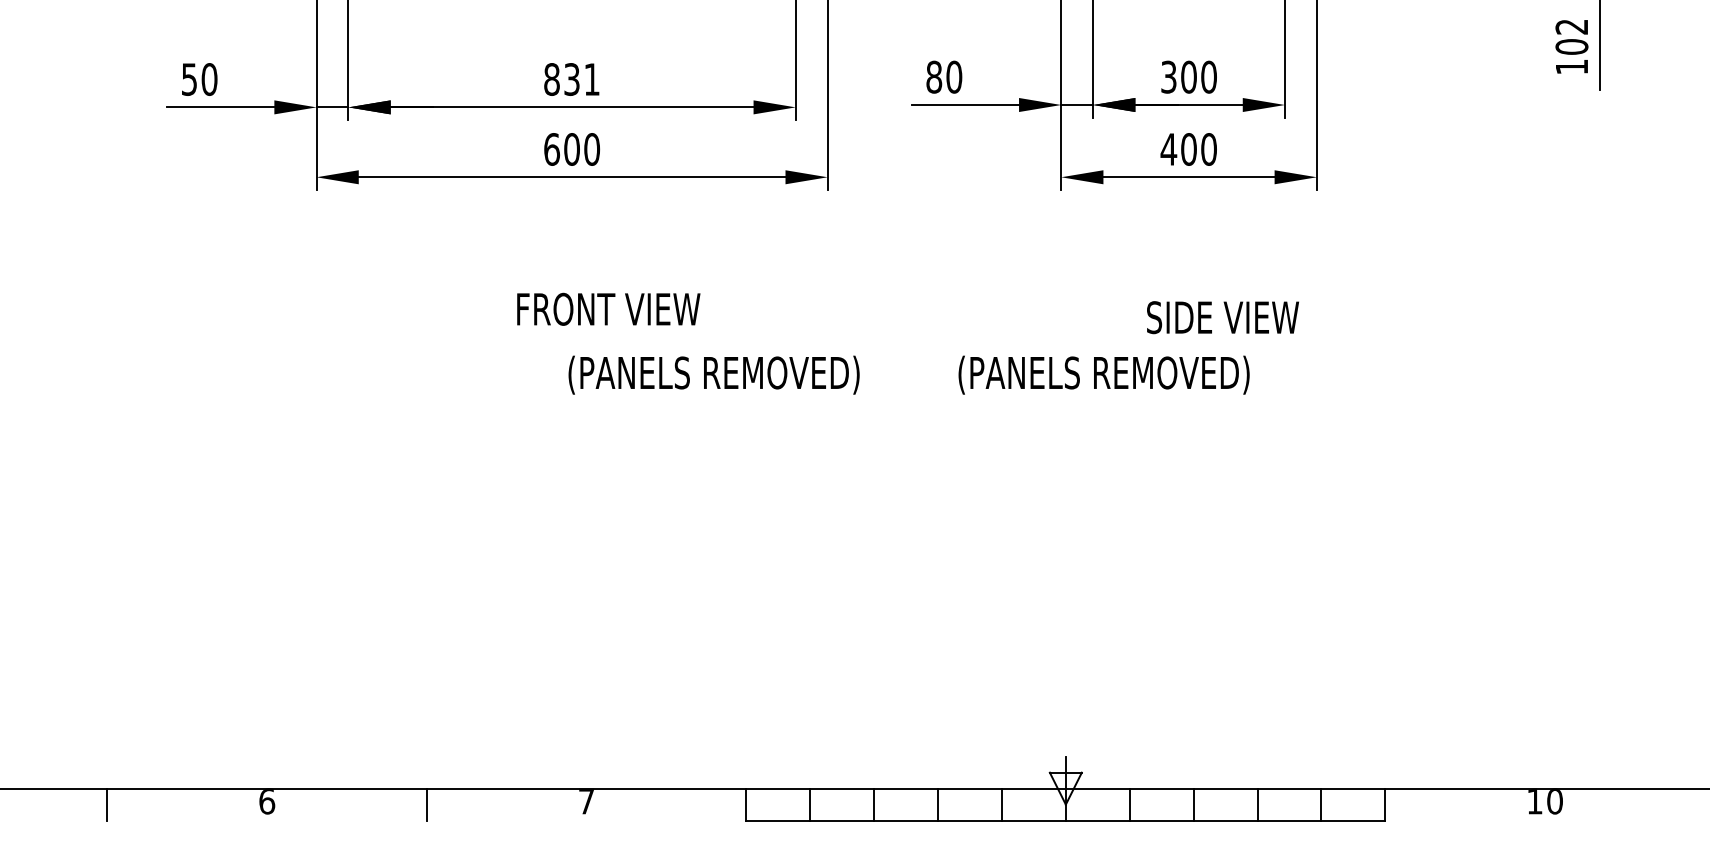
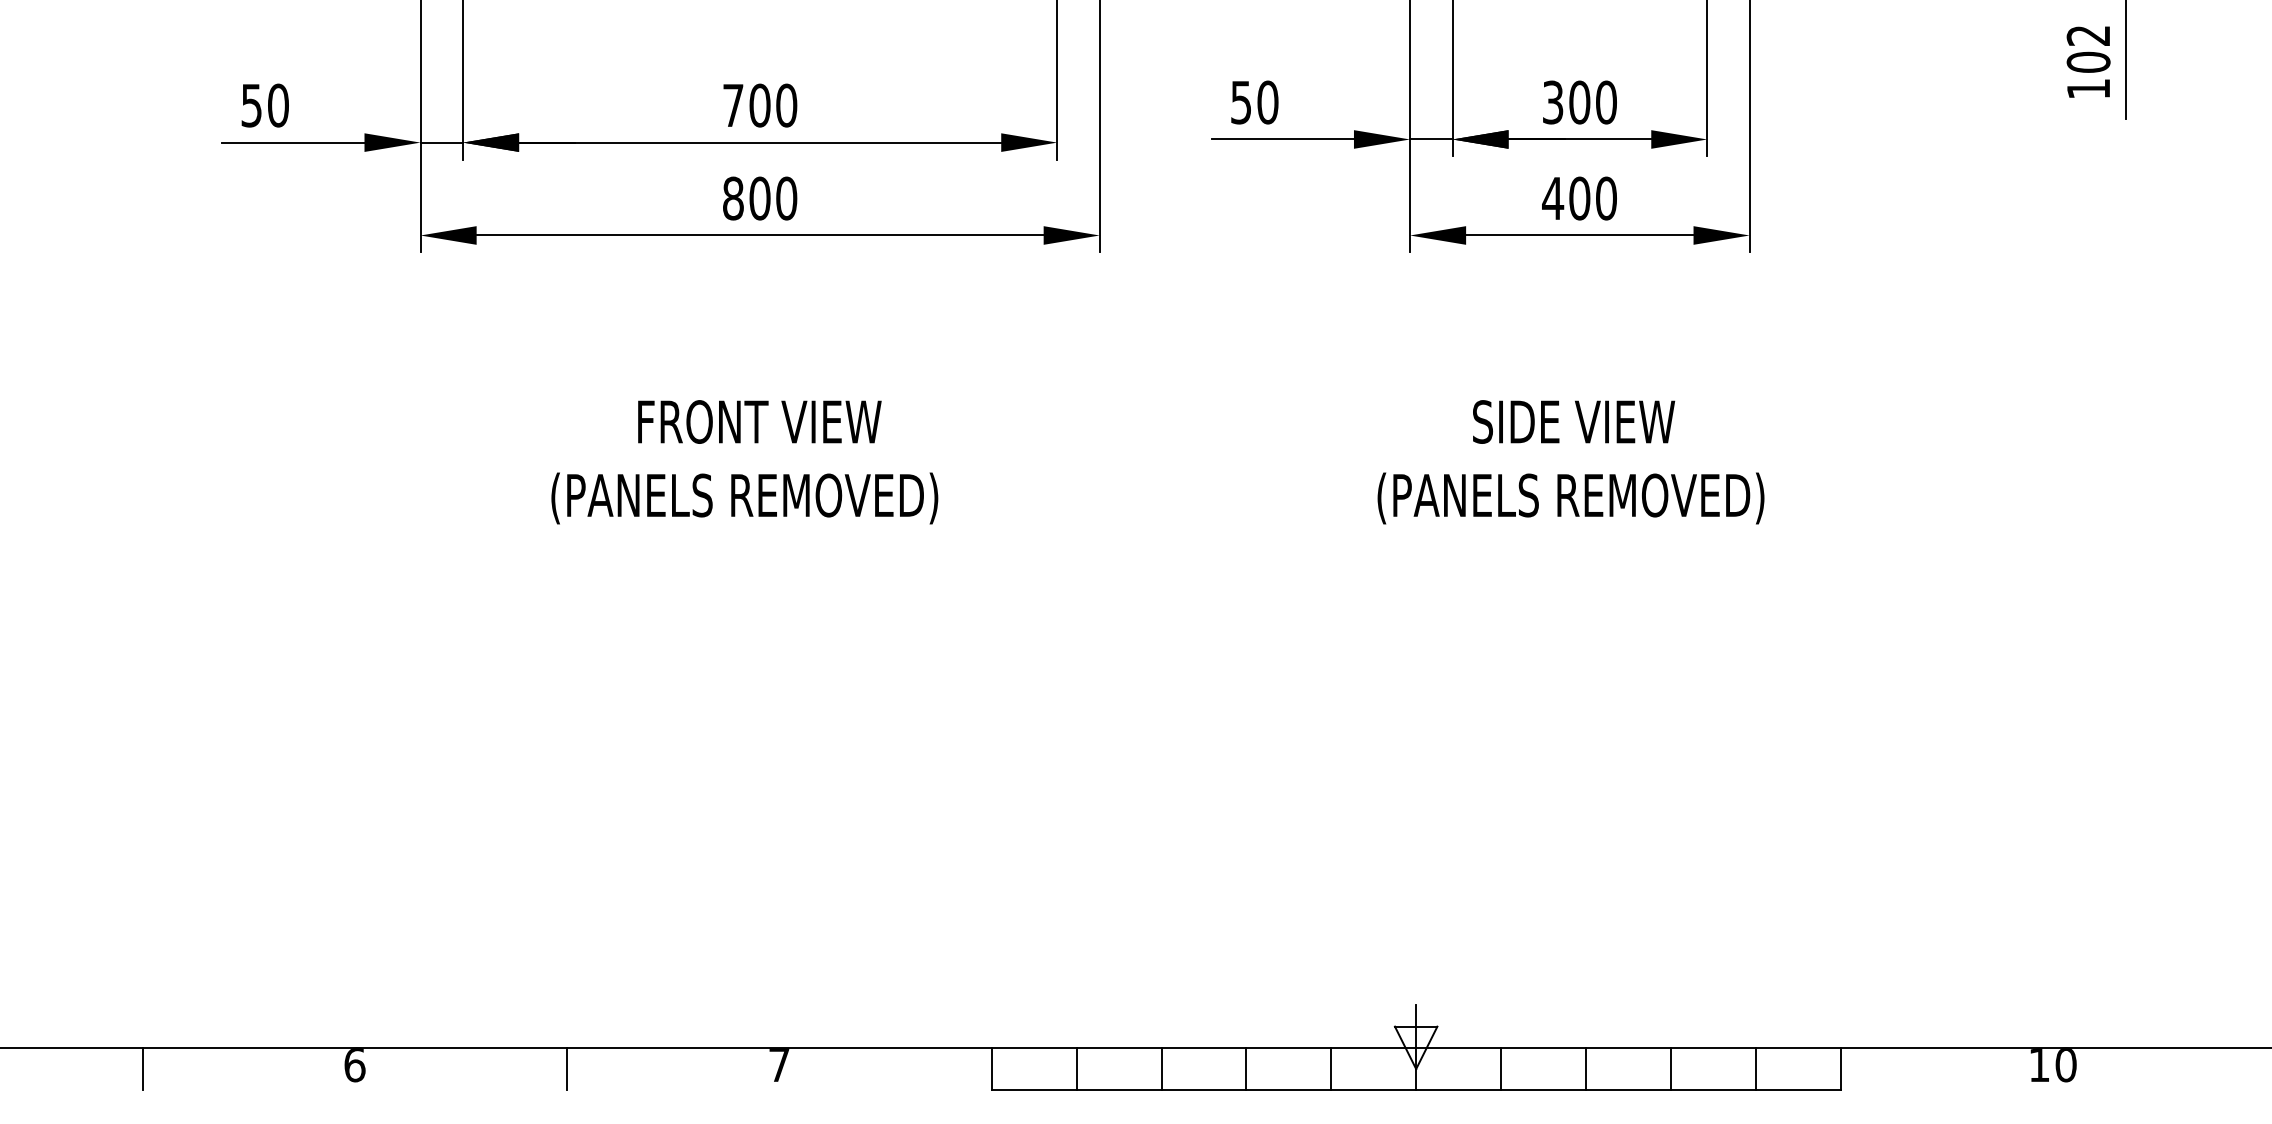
text: (934, 77) -> (1241, 102), 80 -> 50
text: (572, 79) -> (760, 105), 831 -> 700
text: (552, 149) -> (733, 198), 600 -> 800
text: (608, 308) -> (759, 421), moved
text: (1223, 317) -> (1574, 421), moved
text: (713, 375) -> (744, 498), moved
text: (1103, 375) -> (1570, 498), moved

